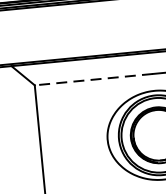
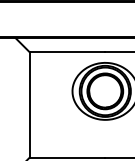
line: (94, 80) -> (67, 52), dashed -> solid

